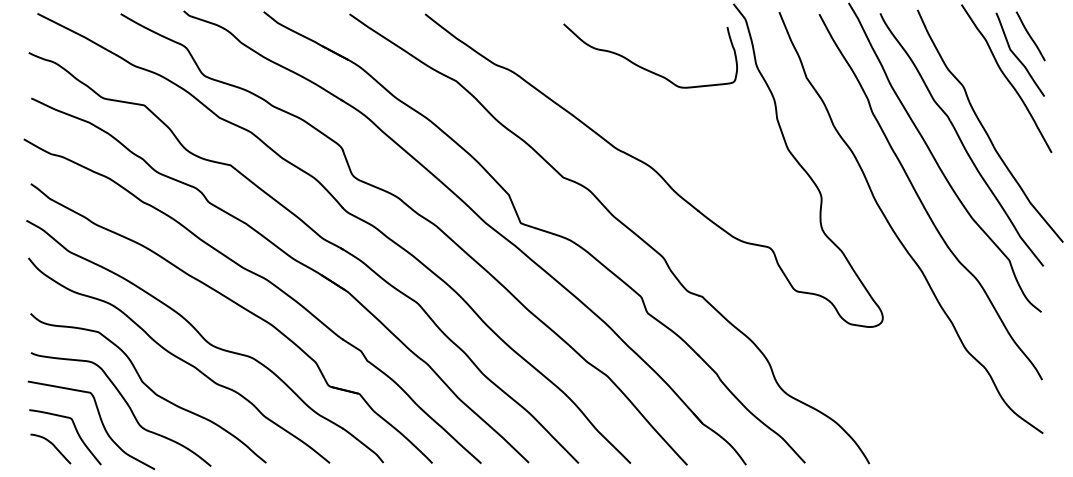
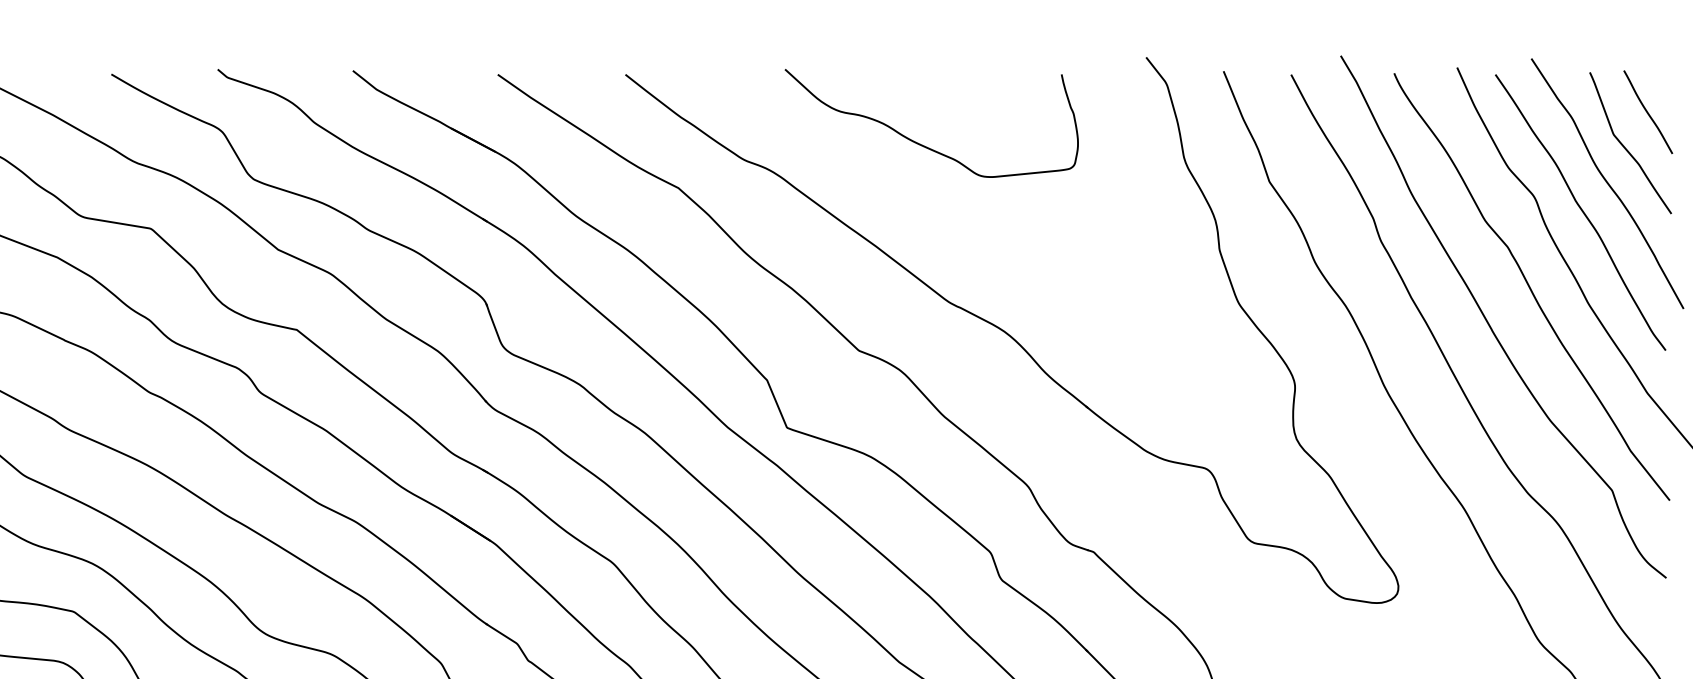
curve: (646, 68) -> (924, 144), moved
curve: (990, 94) -> (1580, 210), added

